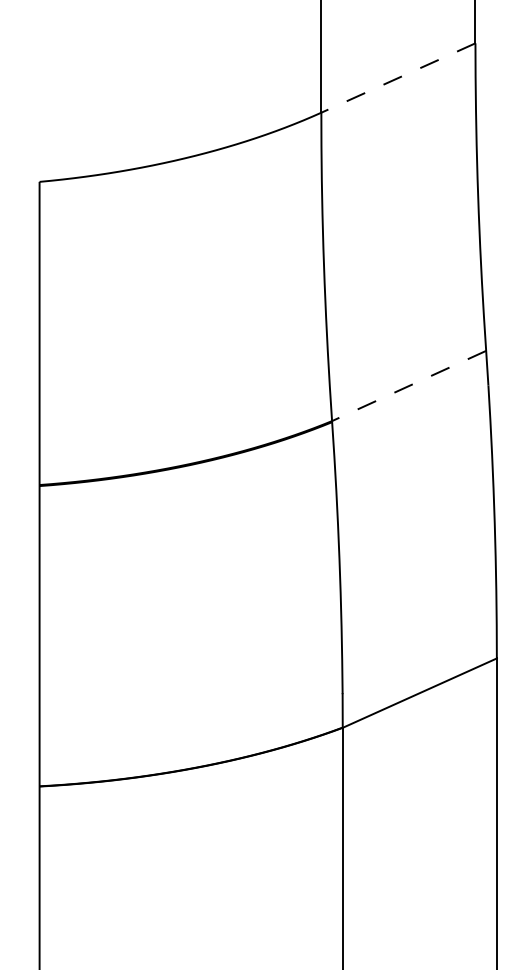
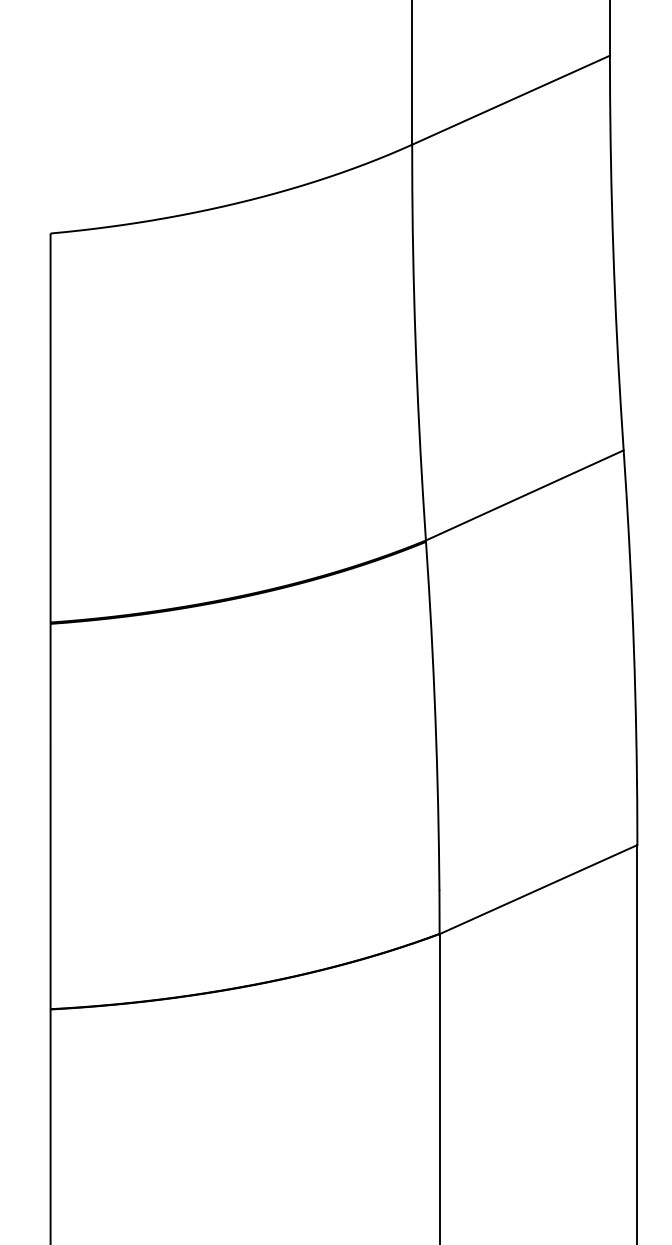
line: (397, 78) -> (509, 100), dashed -> solid
line: (409, 386) -> (525, 496), dashed -> solid

